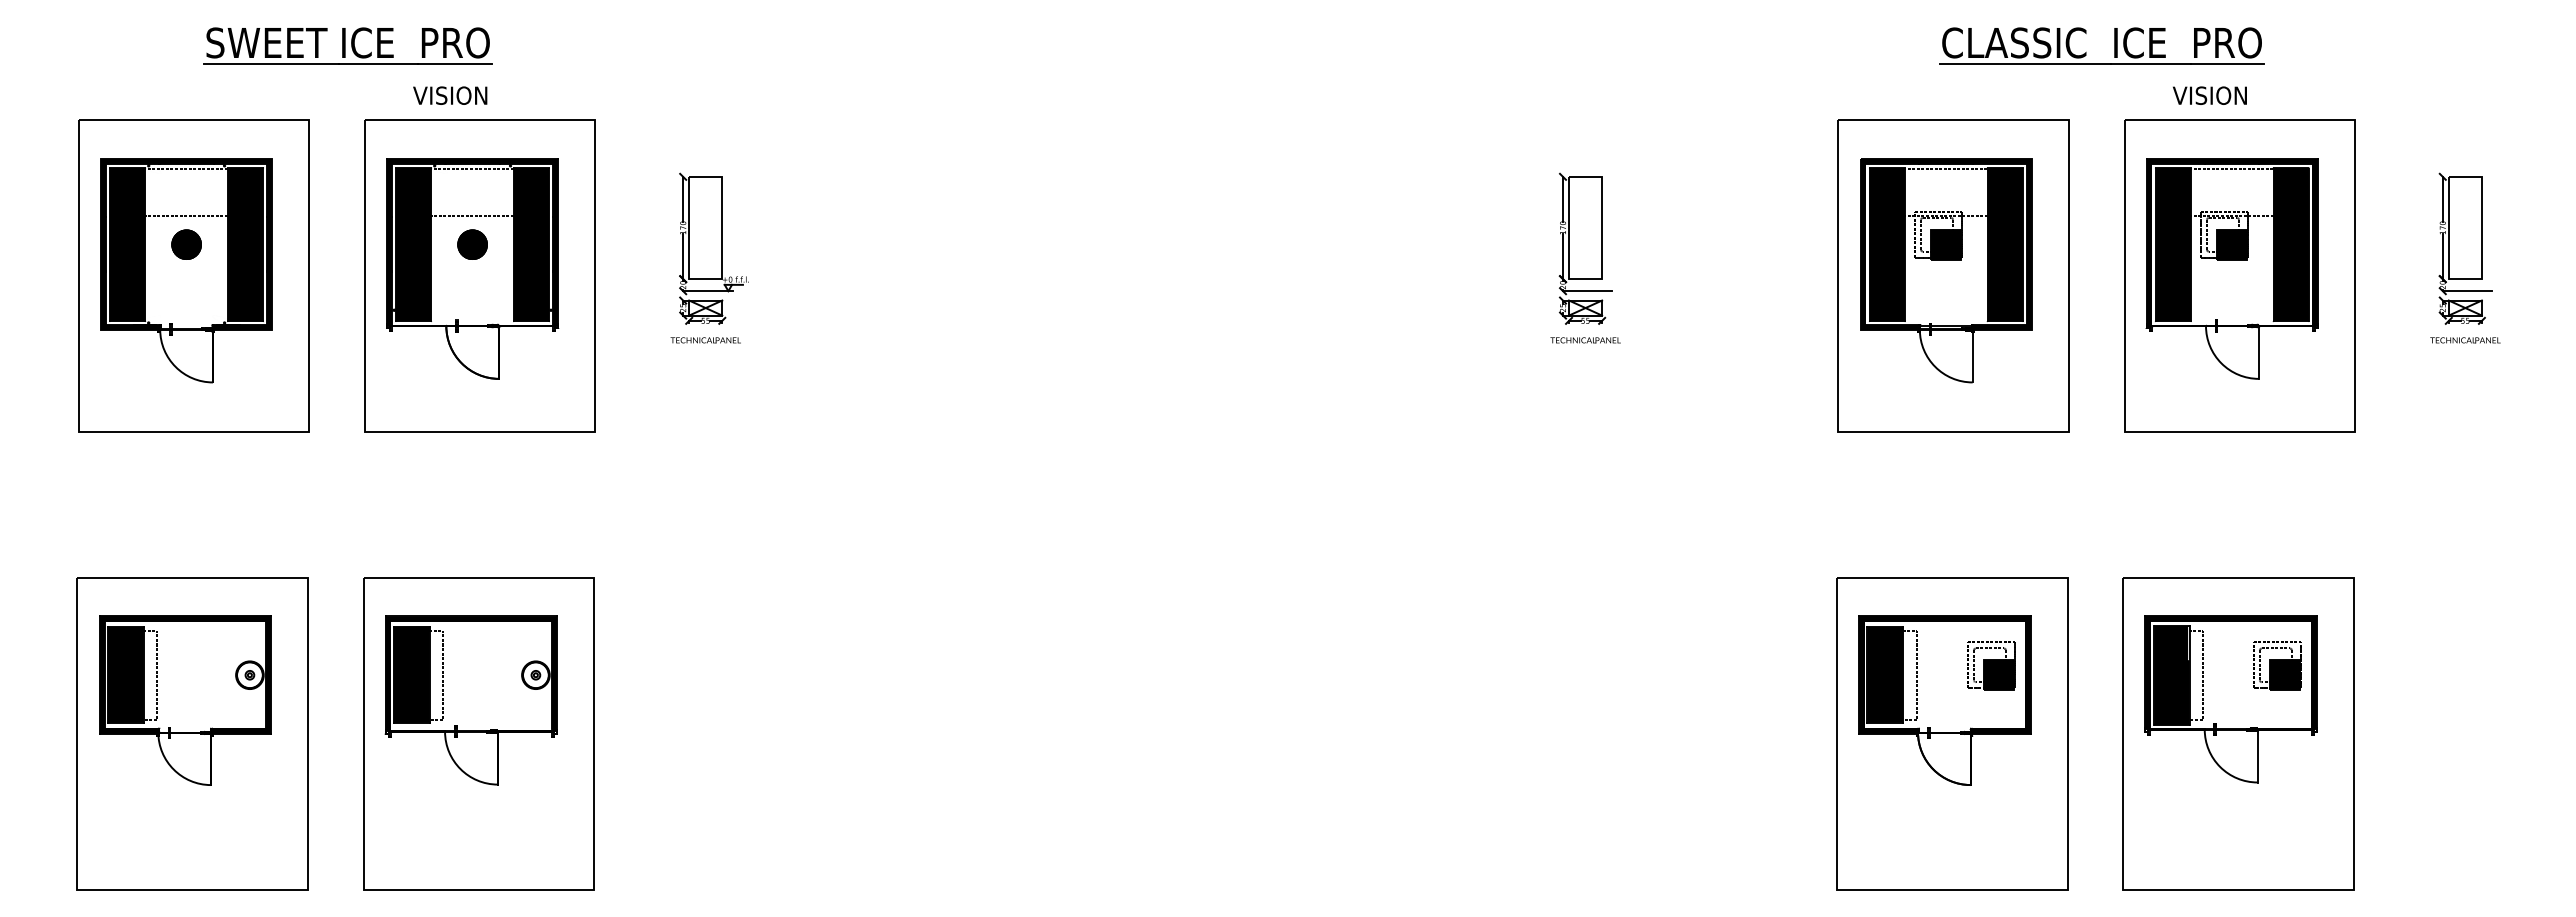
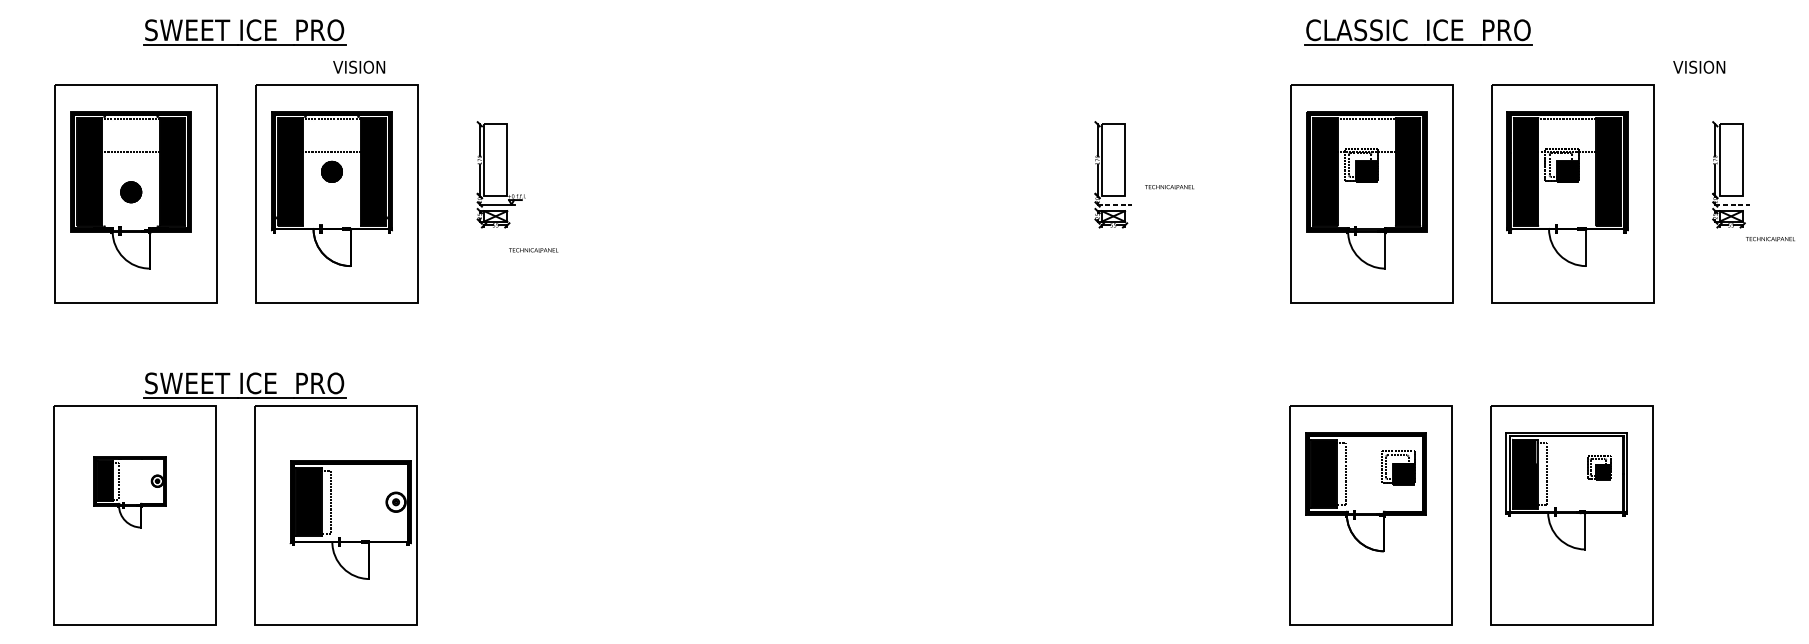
part: (2114, 45) -> (1427, 32), moved
text: (450, 95) -> (359, 67), moved
text: (2209, 95) -> (1698, 67), moved
part: (186, 244) -> (131, 192), moved
line: (1587, 291) -> (1114, 204), solid -> dashed
line: (2467, 291) -> (1732, 204), solid -> dashed
text: (705, 340) -> (533, 250), moved
text: (1585, 340) -> (1169, 187), moved
text: (2465, 340) -> (1770, 239), moved
part: (347, 548) -> (244, 385), added
part: (2277, 665) -> (1599, 467), size x0.7
fill: (2230, 672) -> (1566, 472), removed
part: (185, 700) -> (130, 491), size x0.6
part: (470, 700) -> (350, 519), moved

